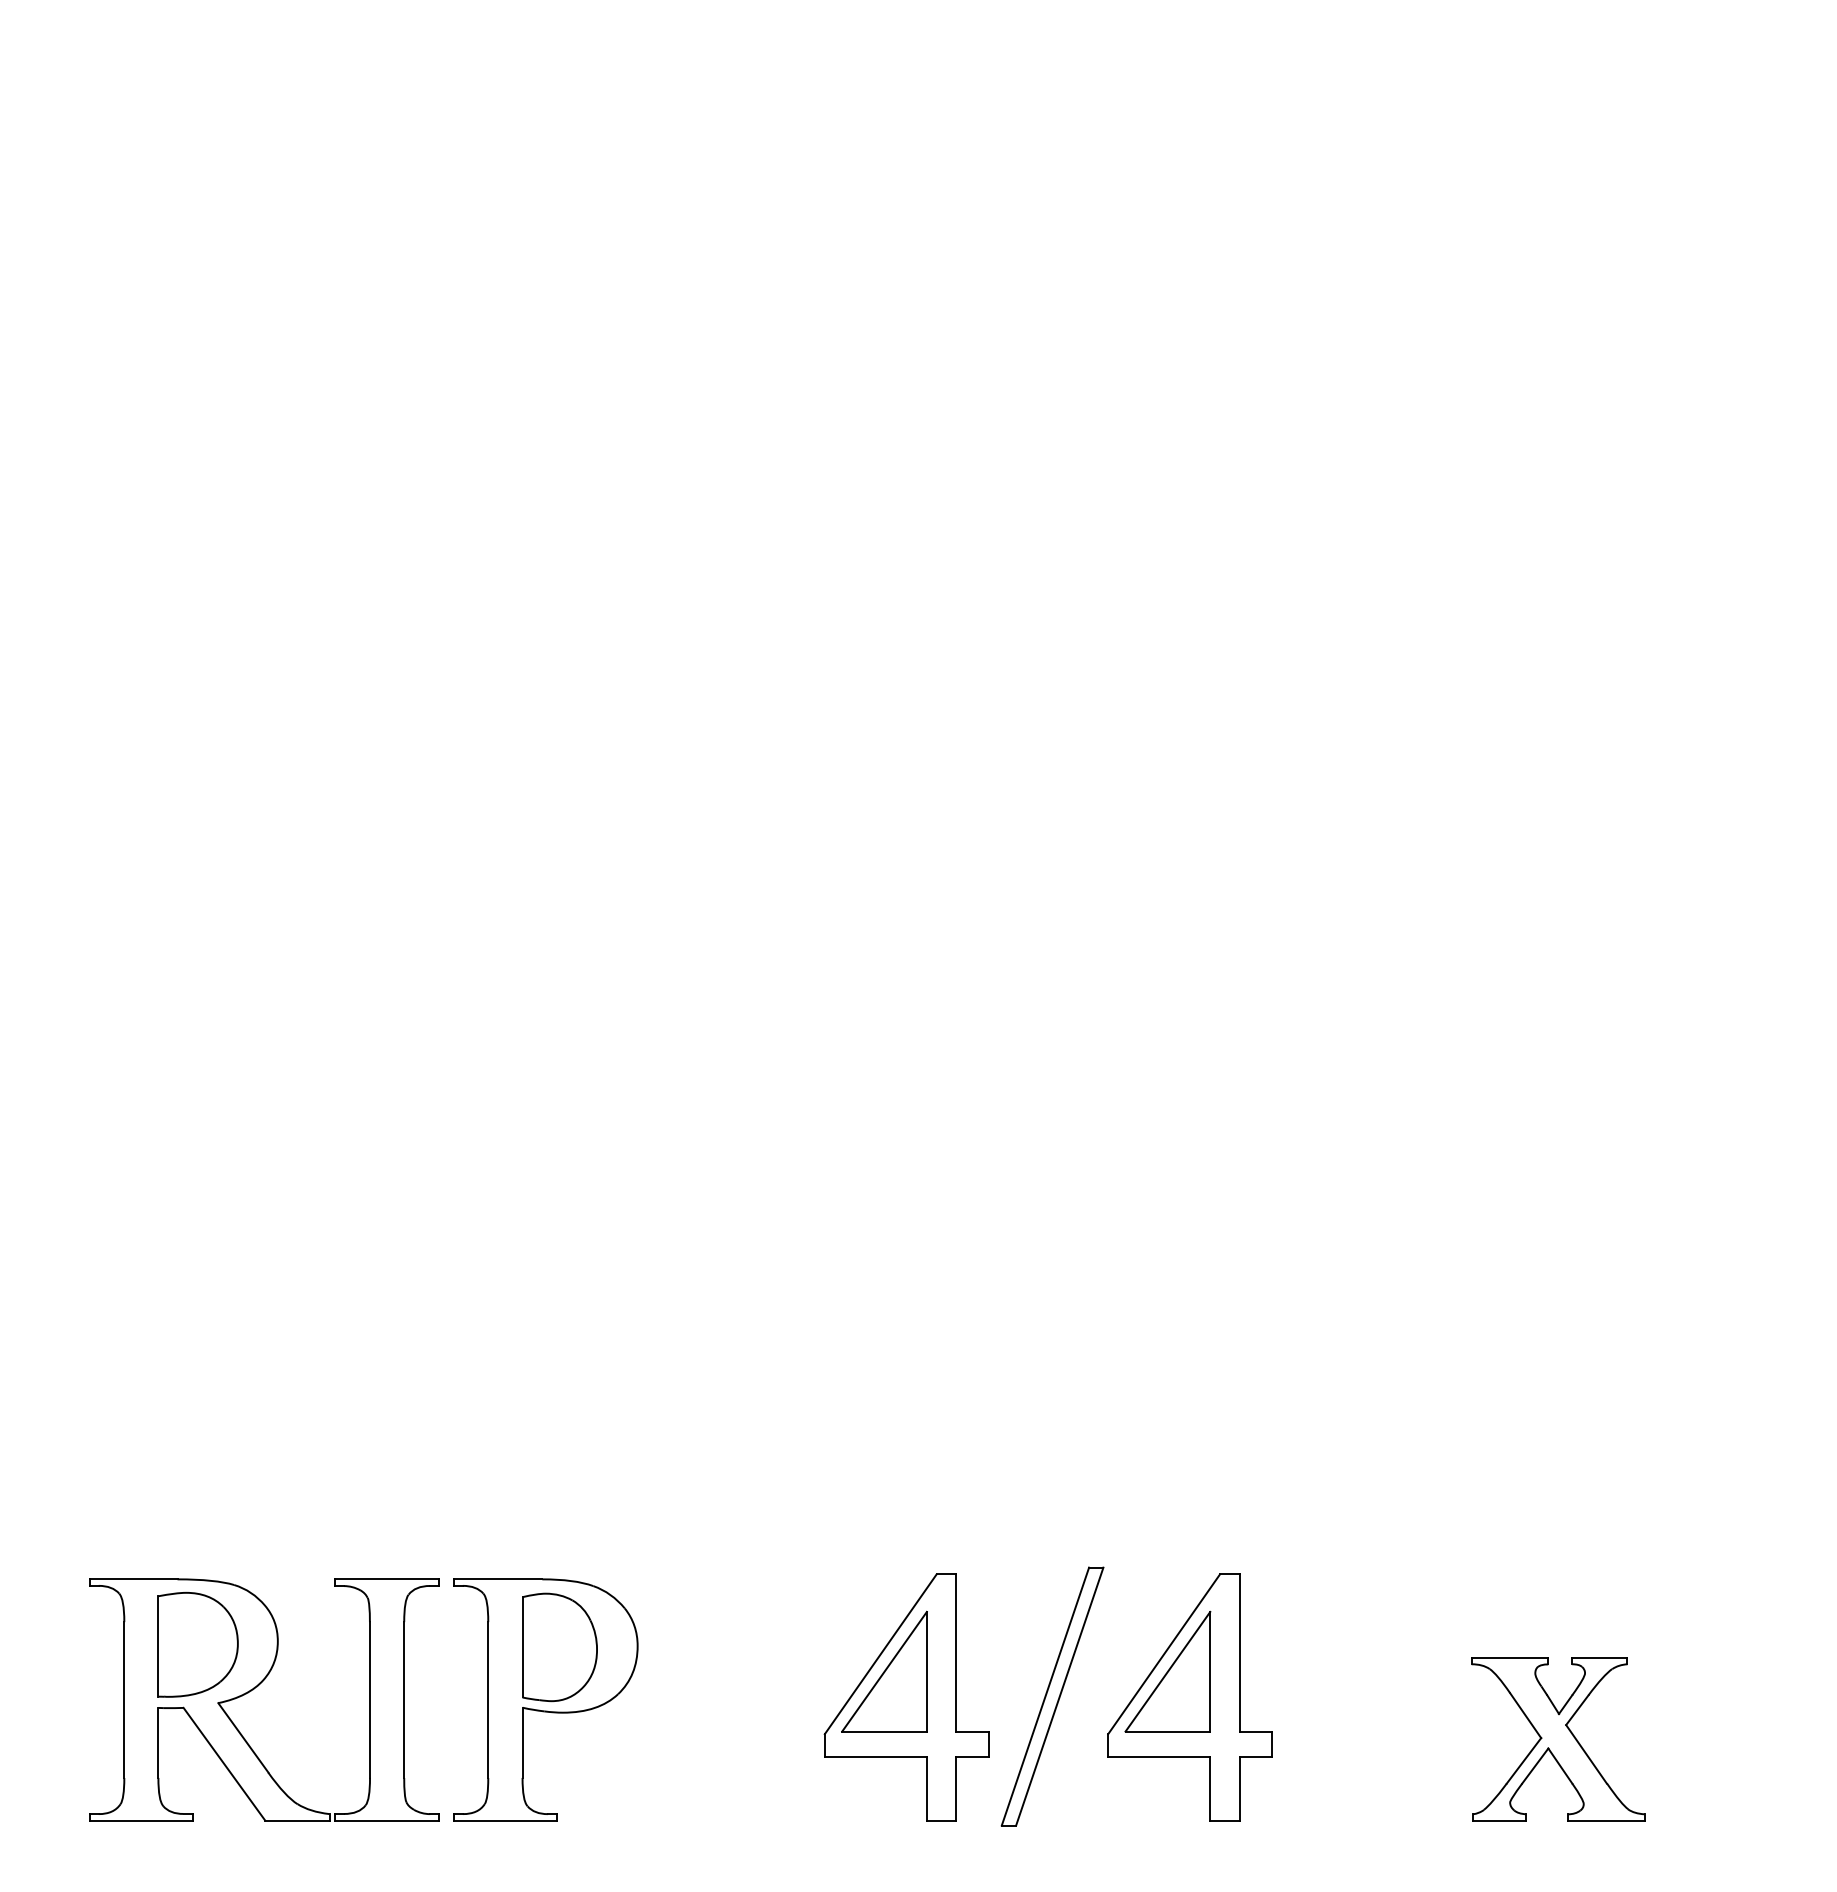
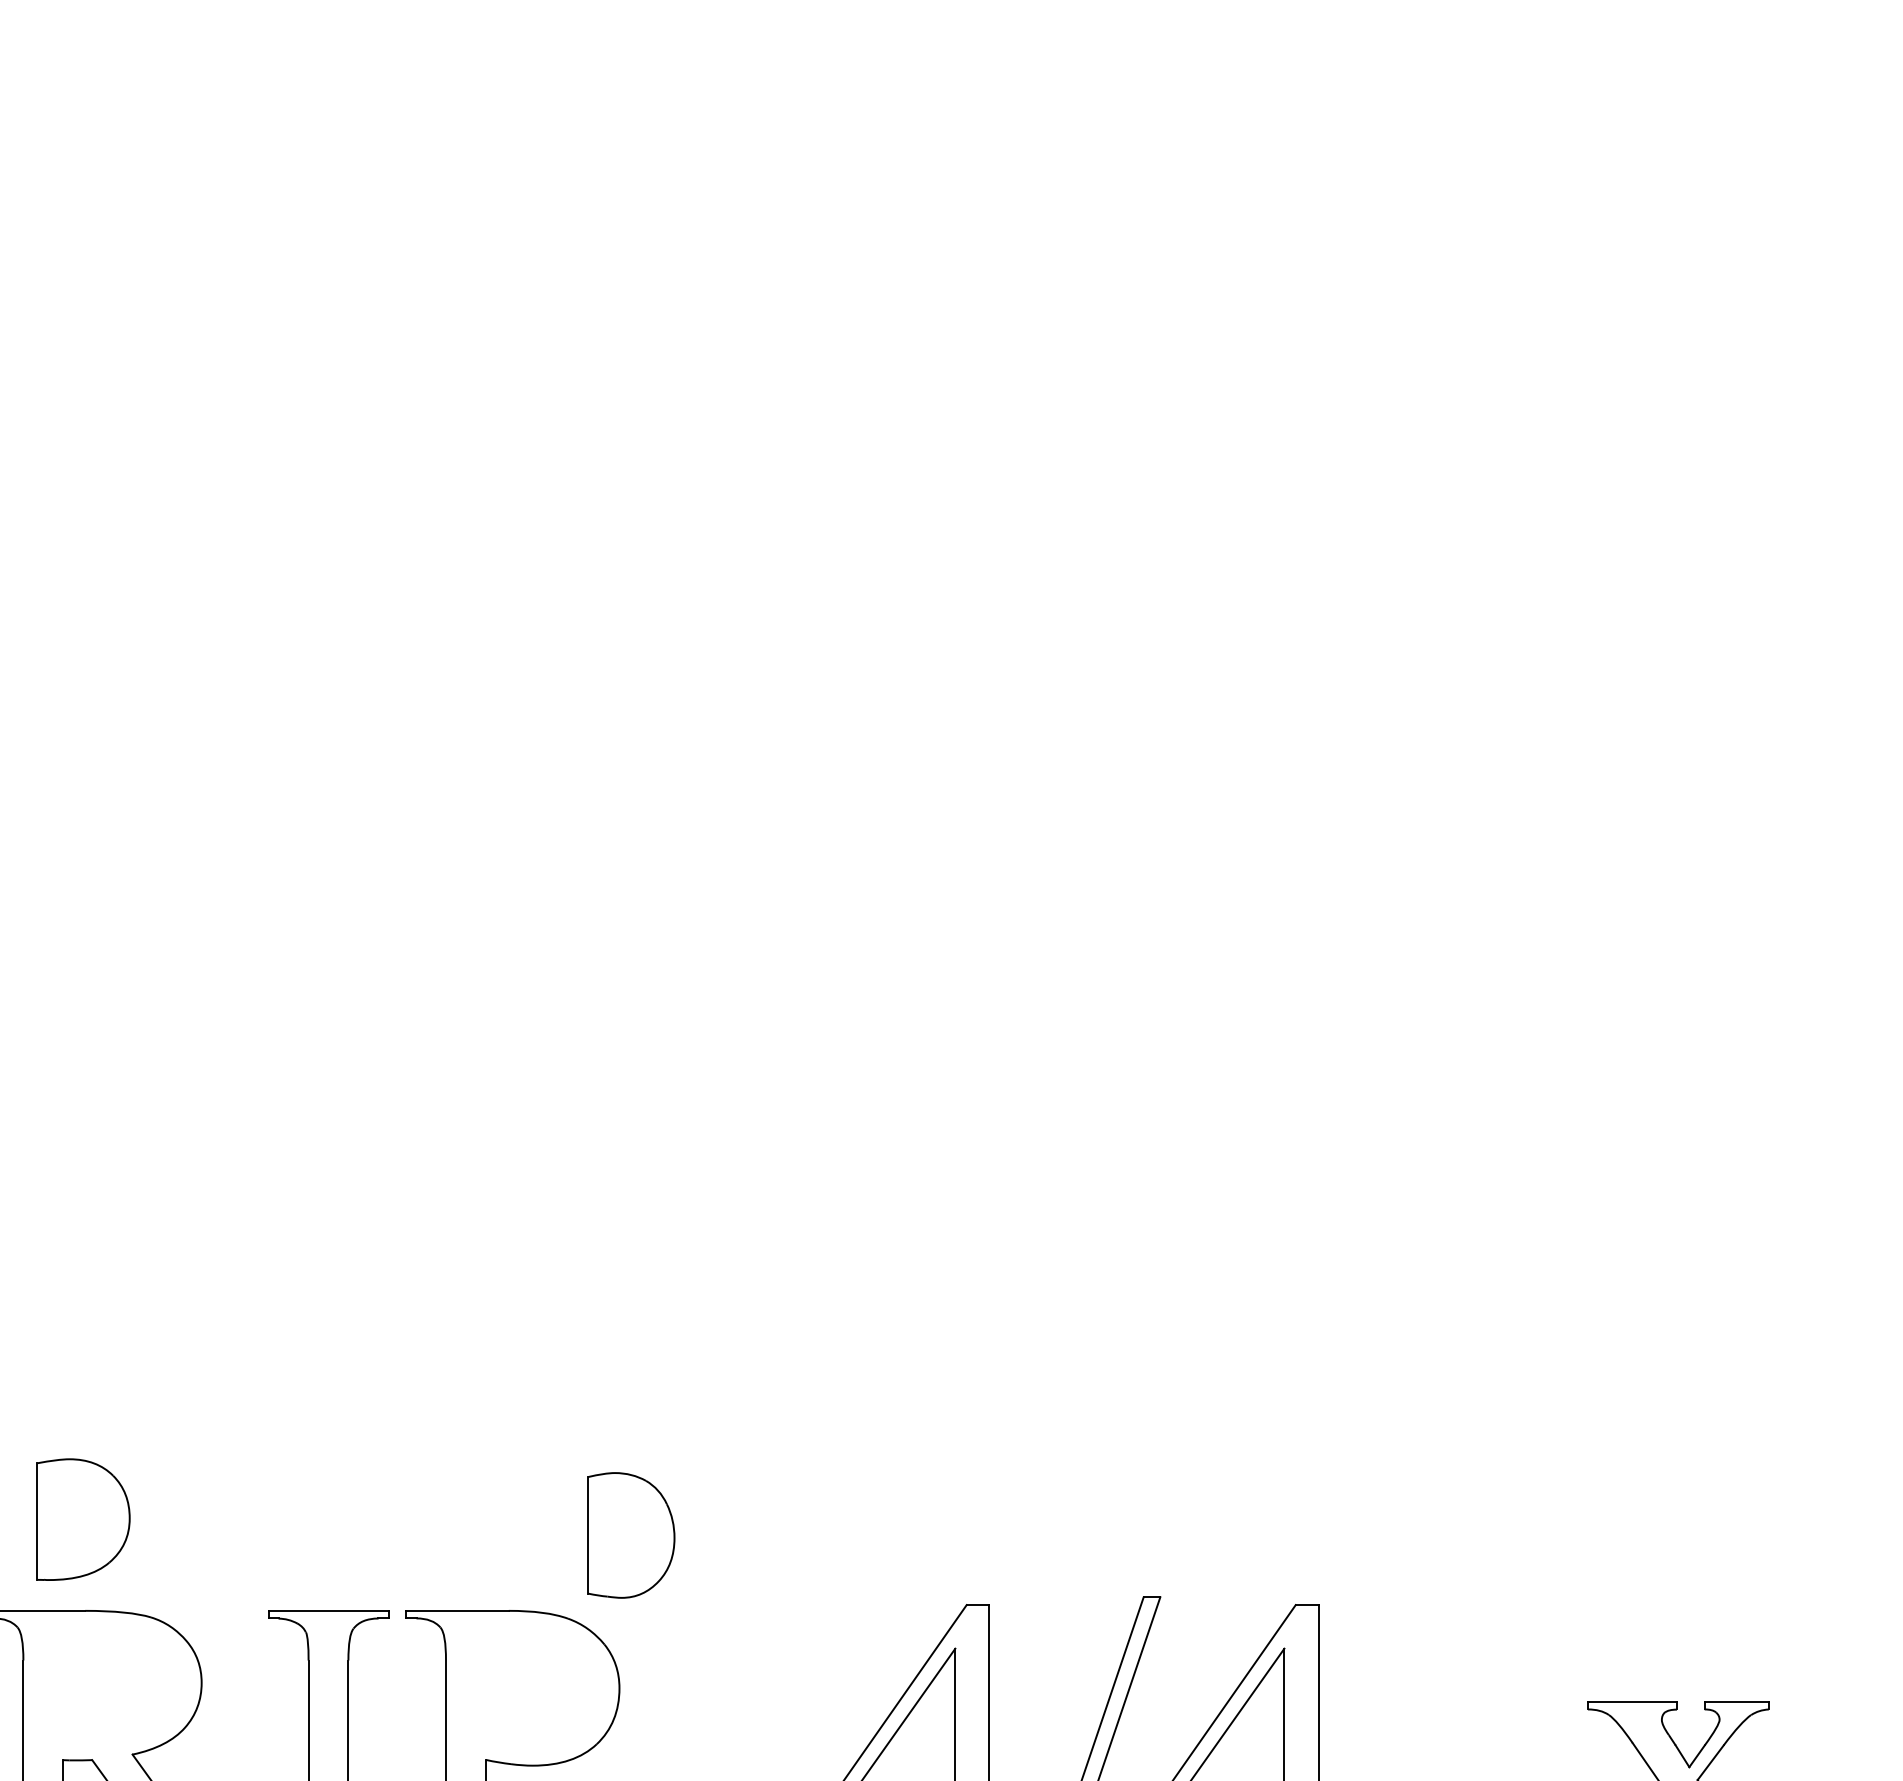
part: (197, 1644) -> (82, 1519), moved
part: (559, 1647) -> (630, 1535), moved

